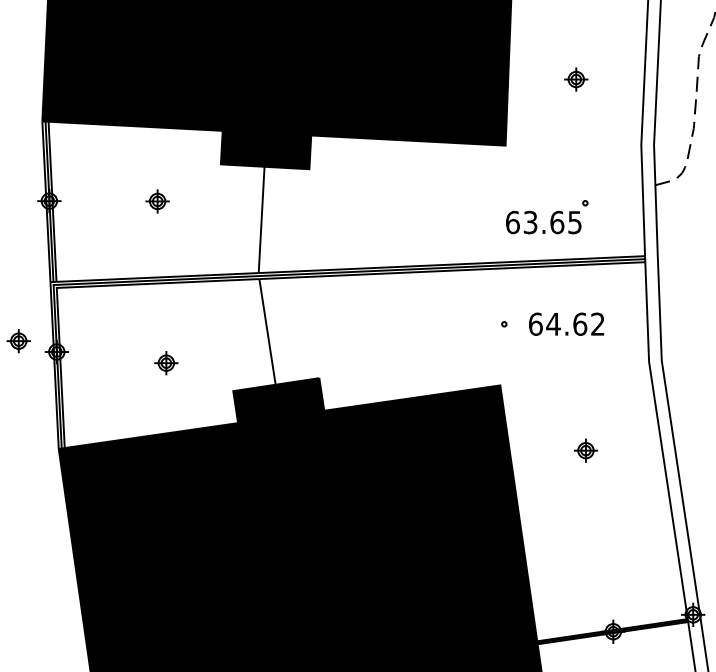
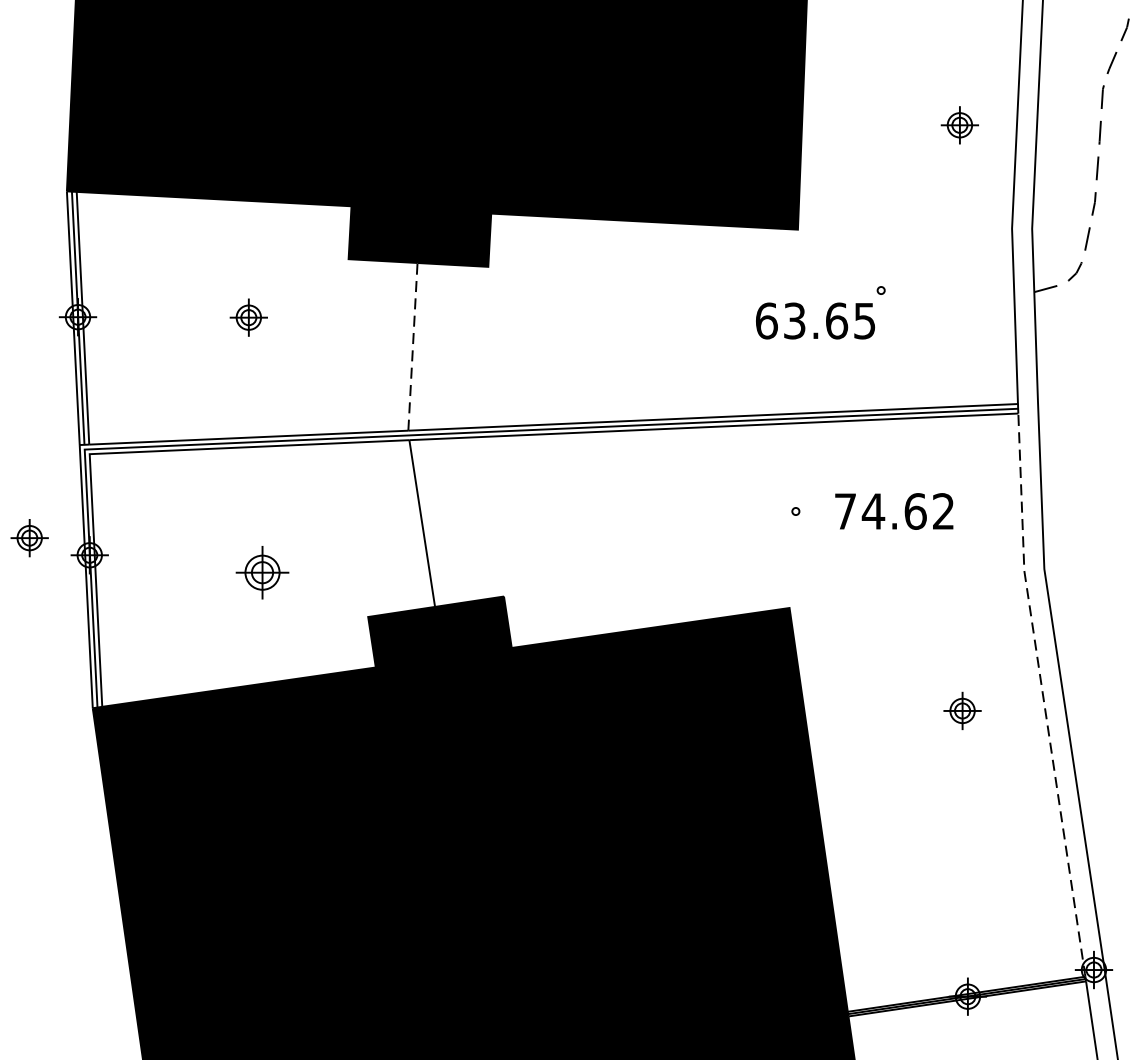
part: (576, 79) -> (960, 125), moved
part: (547, 217) -> (821, 313), moved
line: (261, 219) -> (412, 346), solid -> dashed
text: (535, 323) -> (845, 510), 64.62 -> 74.62
part: (166, 363) -> (262, 573), size x1.4
line: (660, 440) -> (1042, 694), solid -> dashed
part: (585, 450) -> (961, 710), moved

